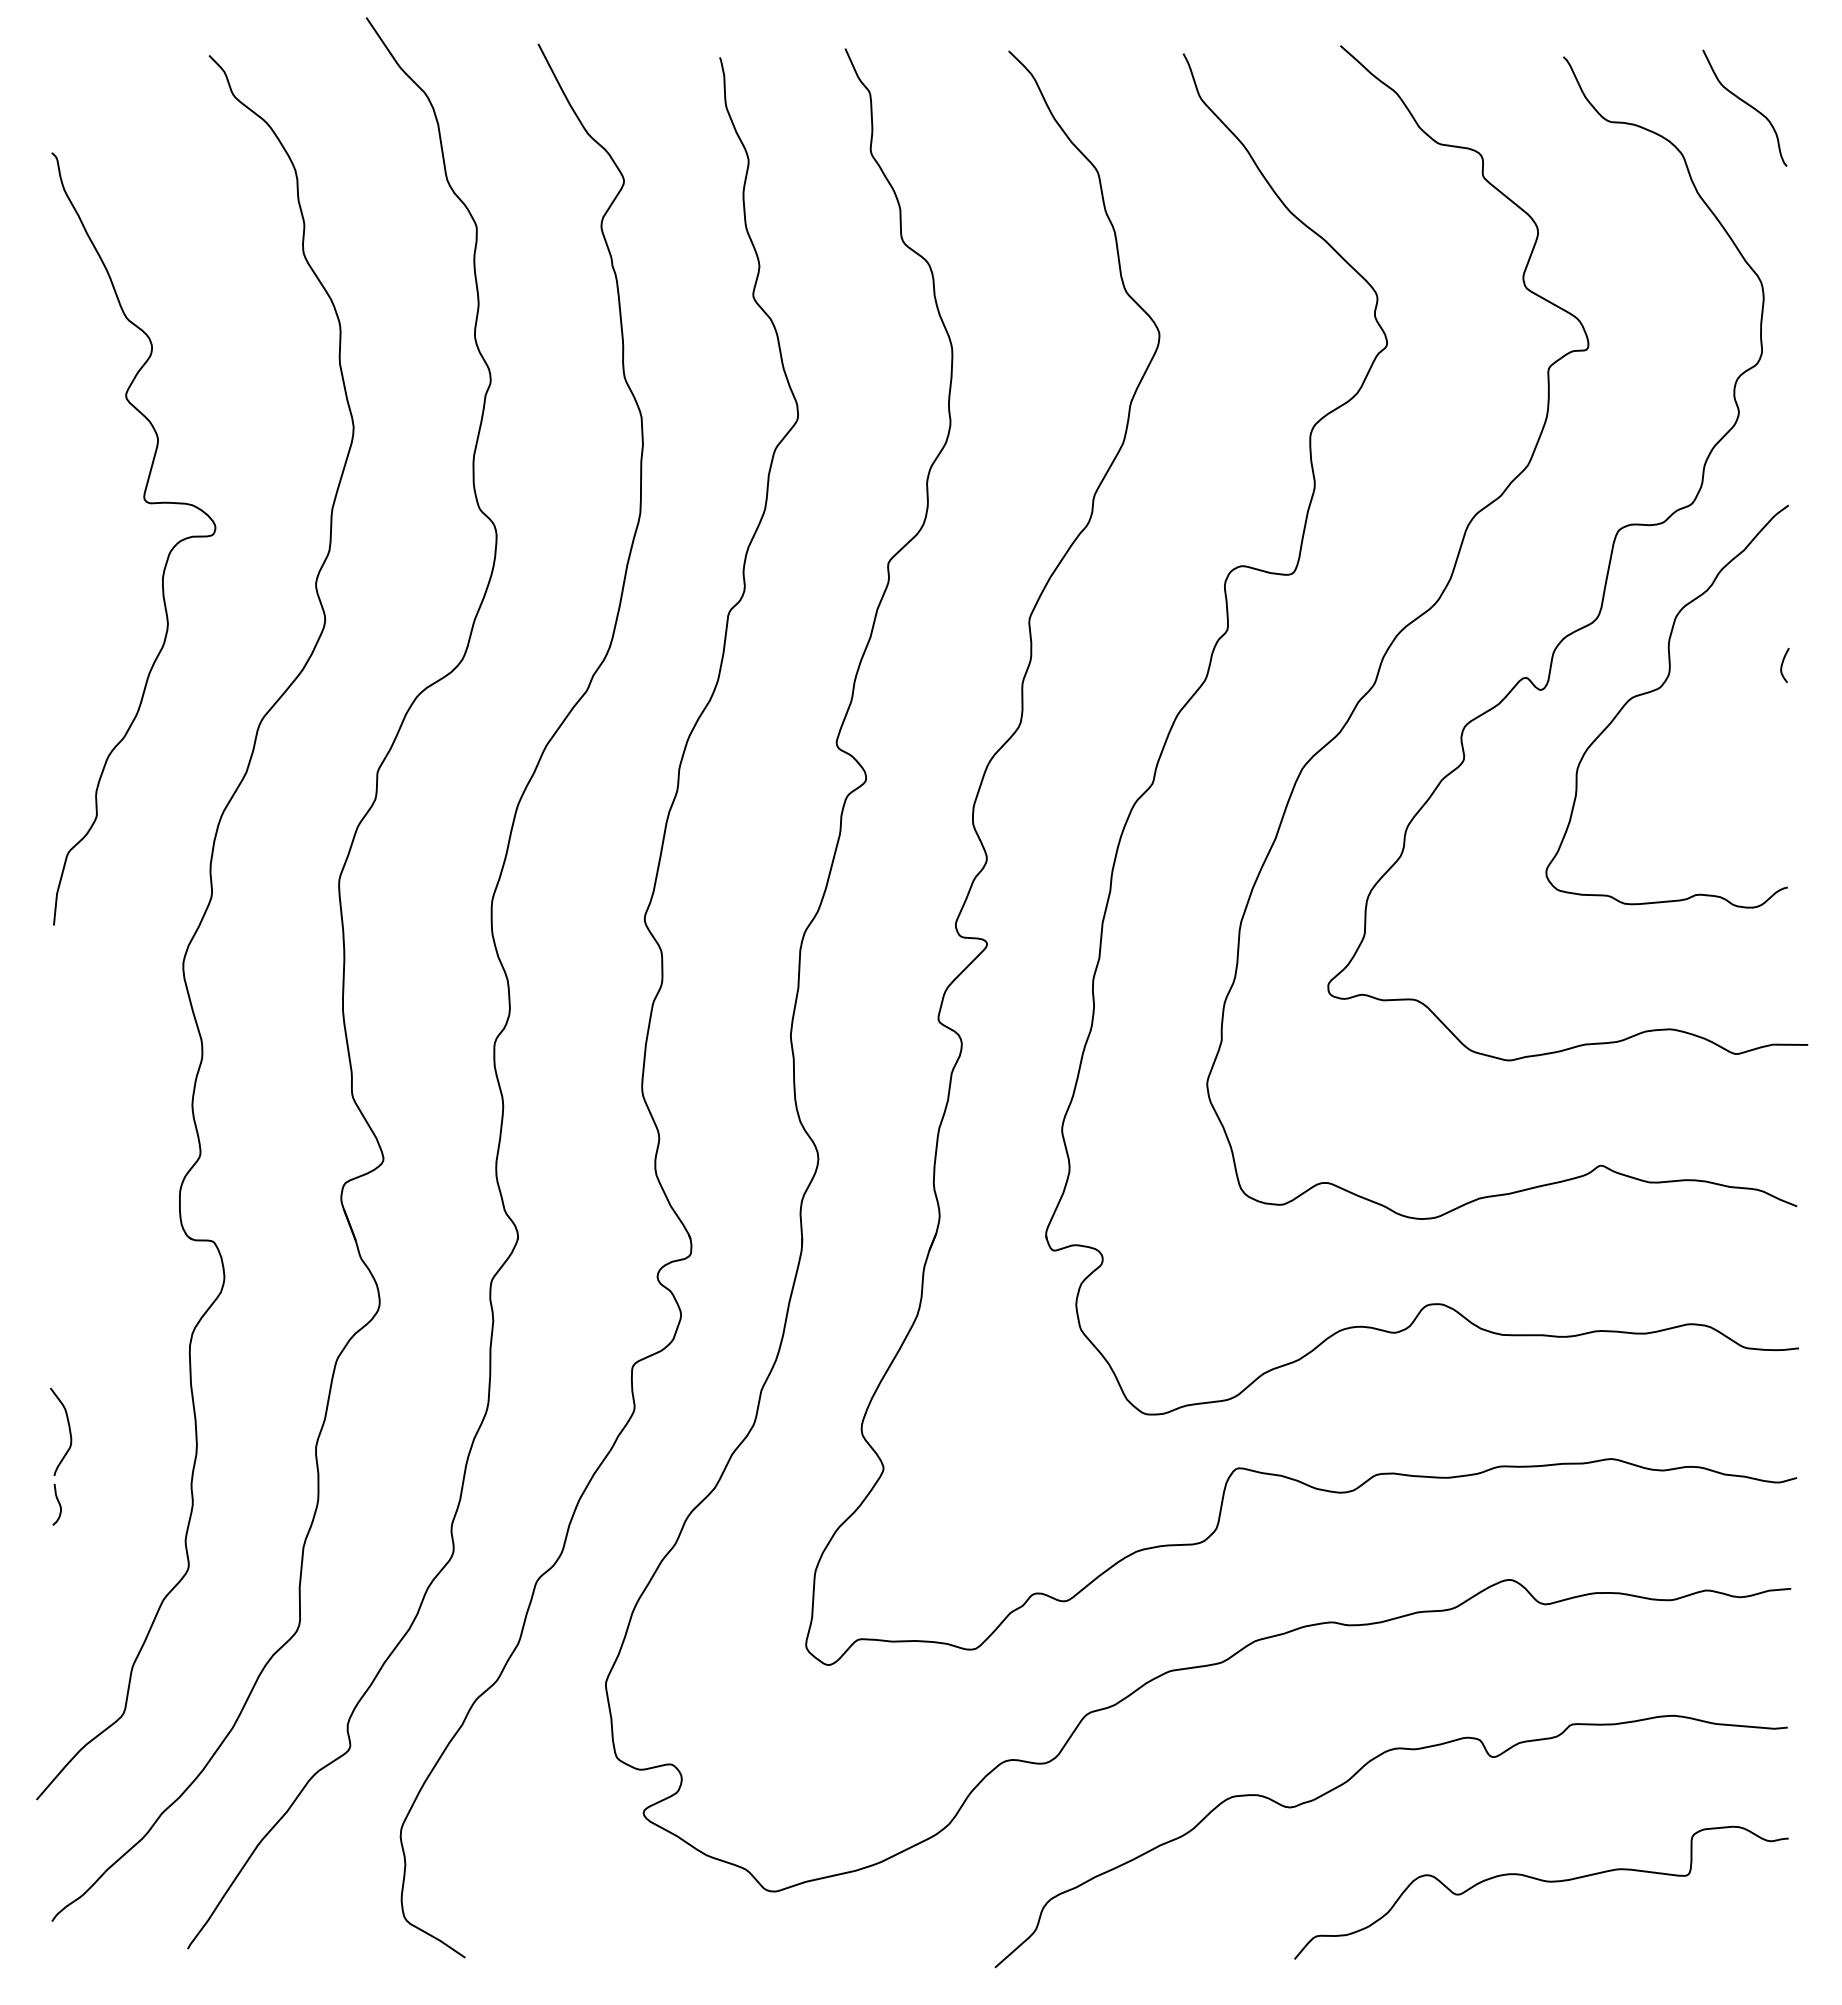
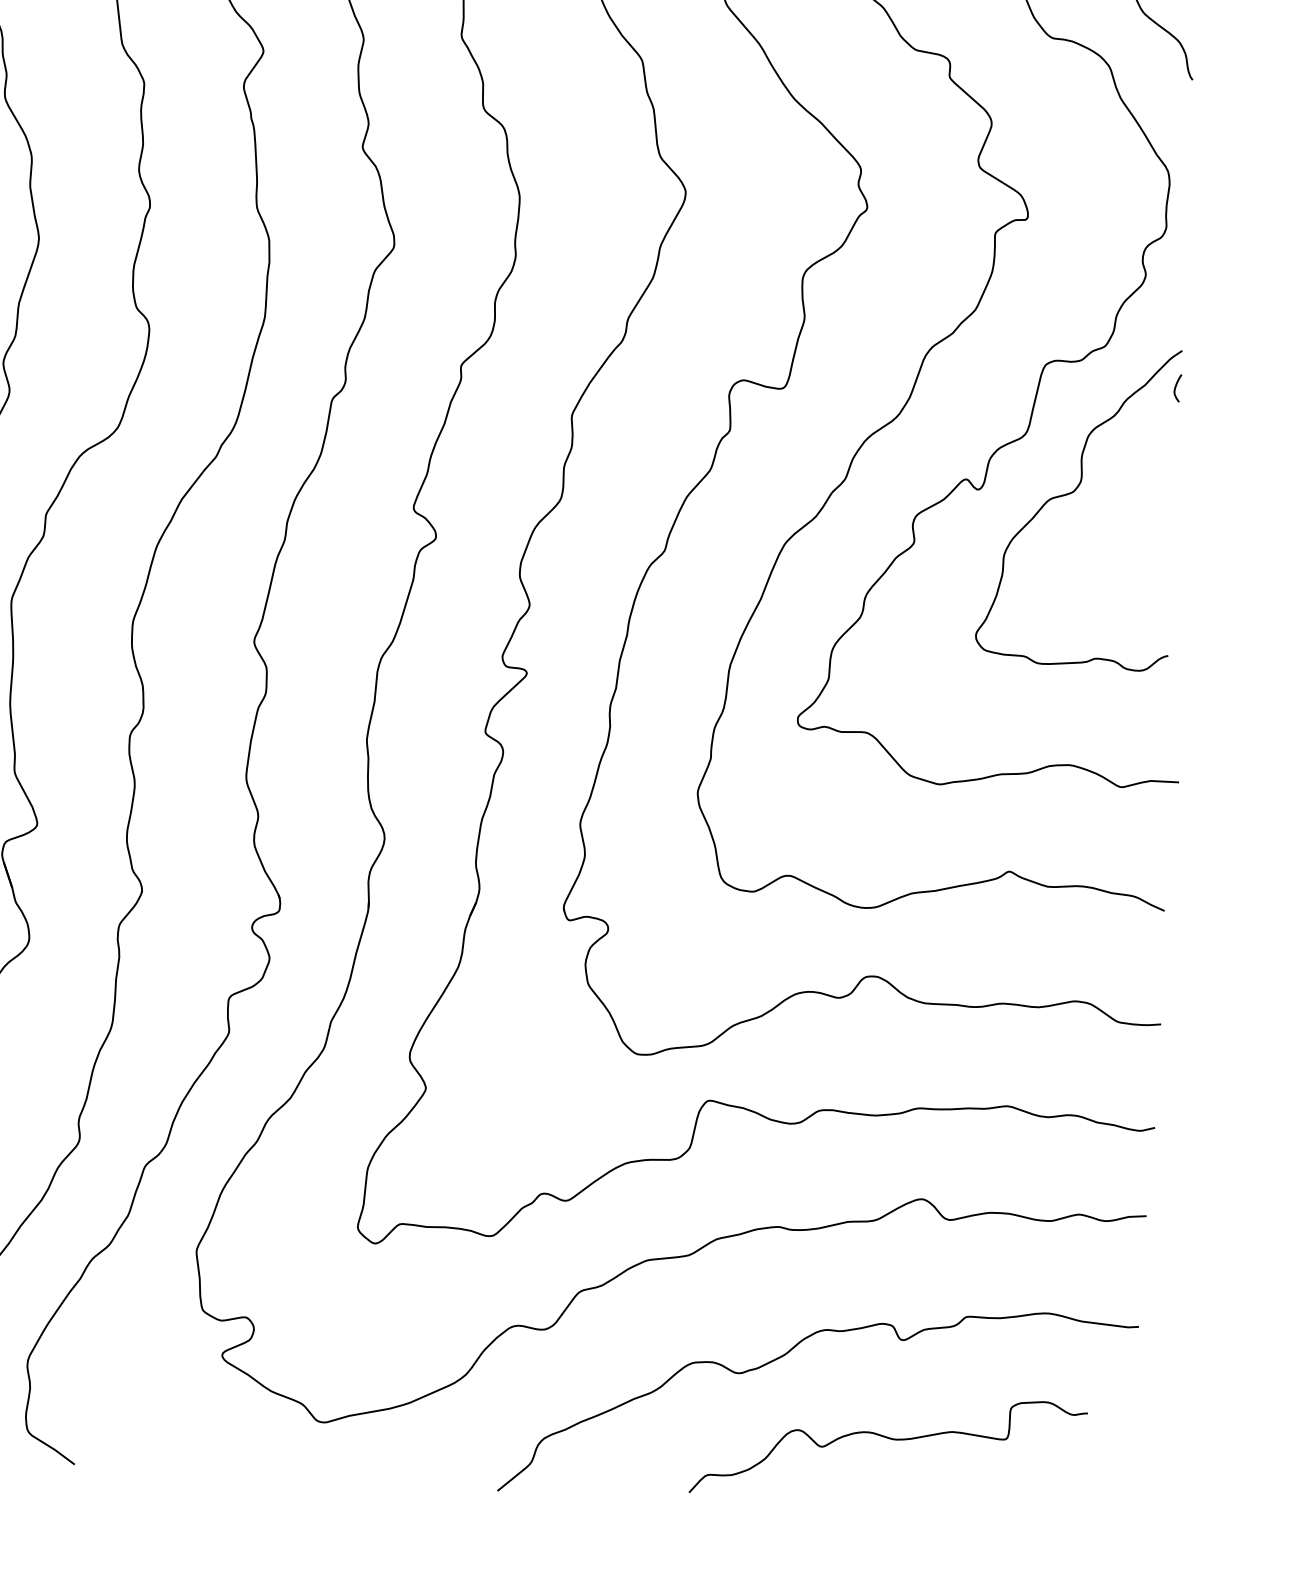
curve: (1783, 663) -> (1176, 386), moved
curve: (1541, 1881) -> (889, 1439), moved

